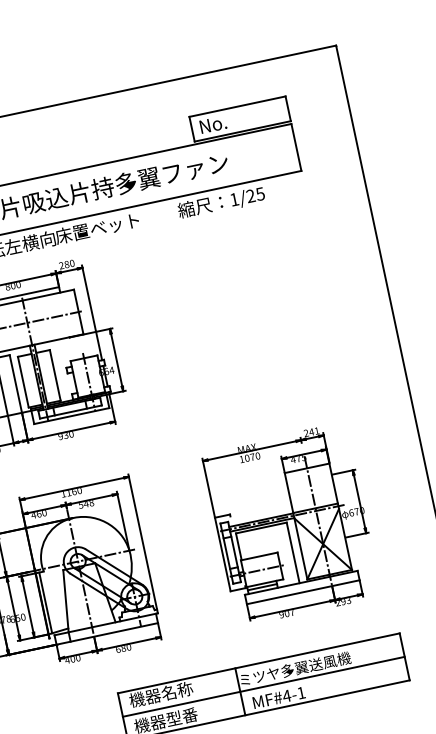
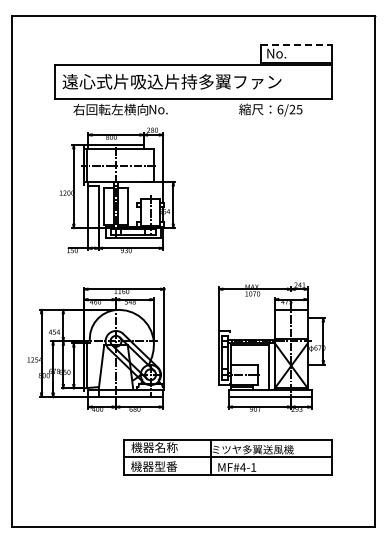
line: (237, 106) -> (296, 44), solid -> dashed
text: (234, 199) -> (280, 109), 1/25 -> 6/25
text: (96, 228) -> (178, 109), 床置ベット -> No.

